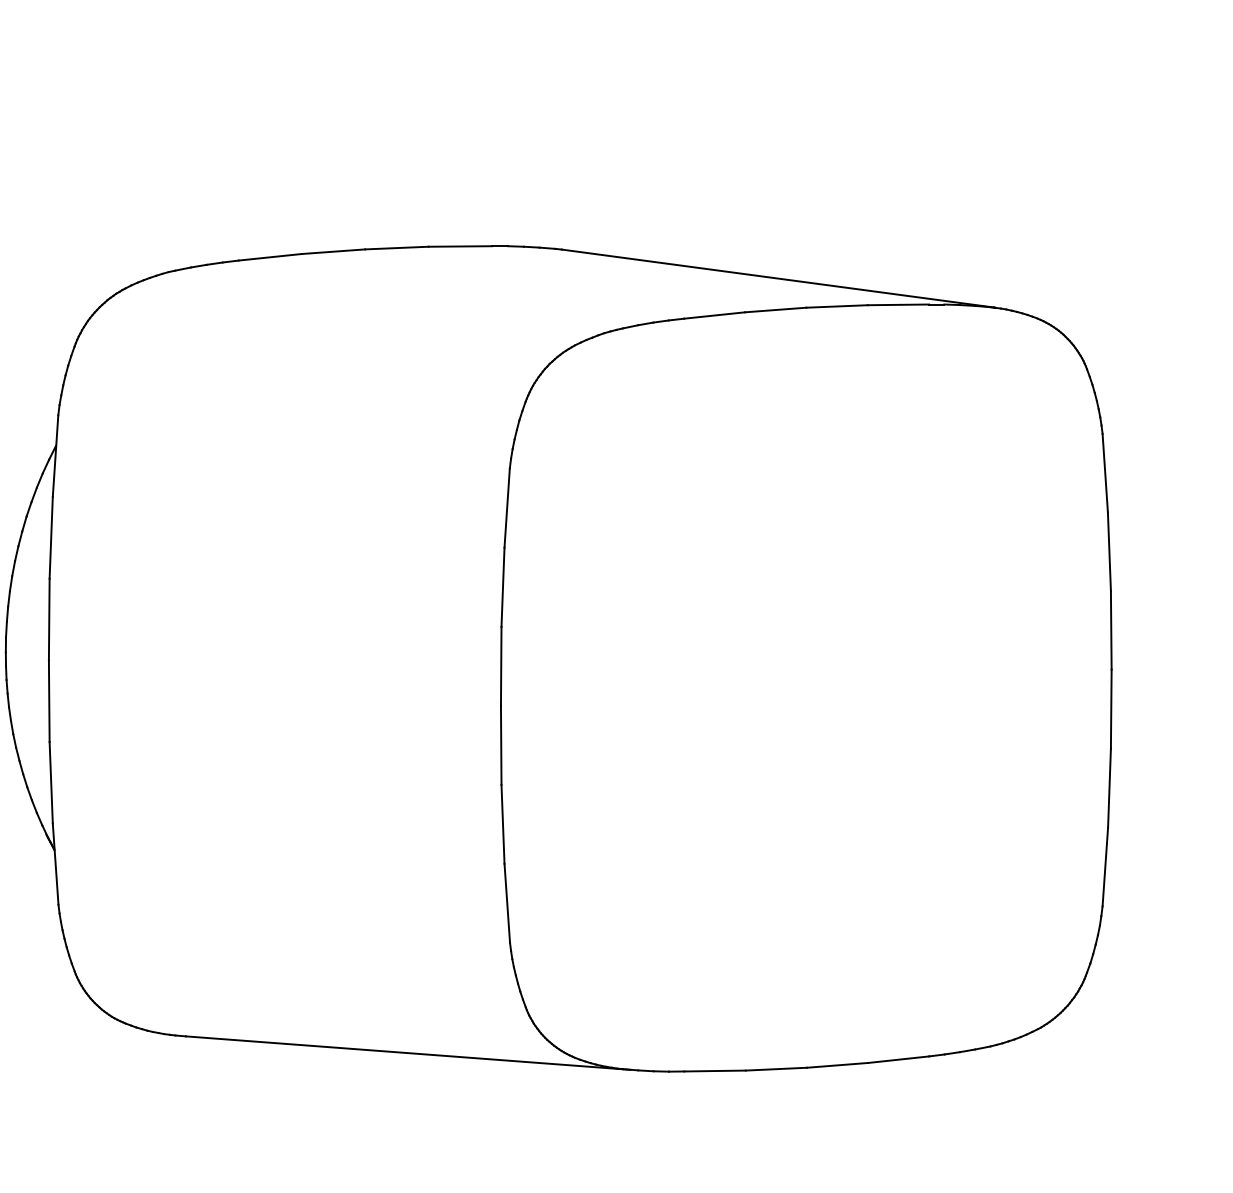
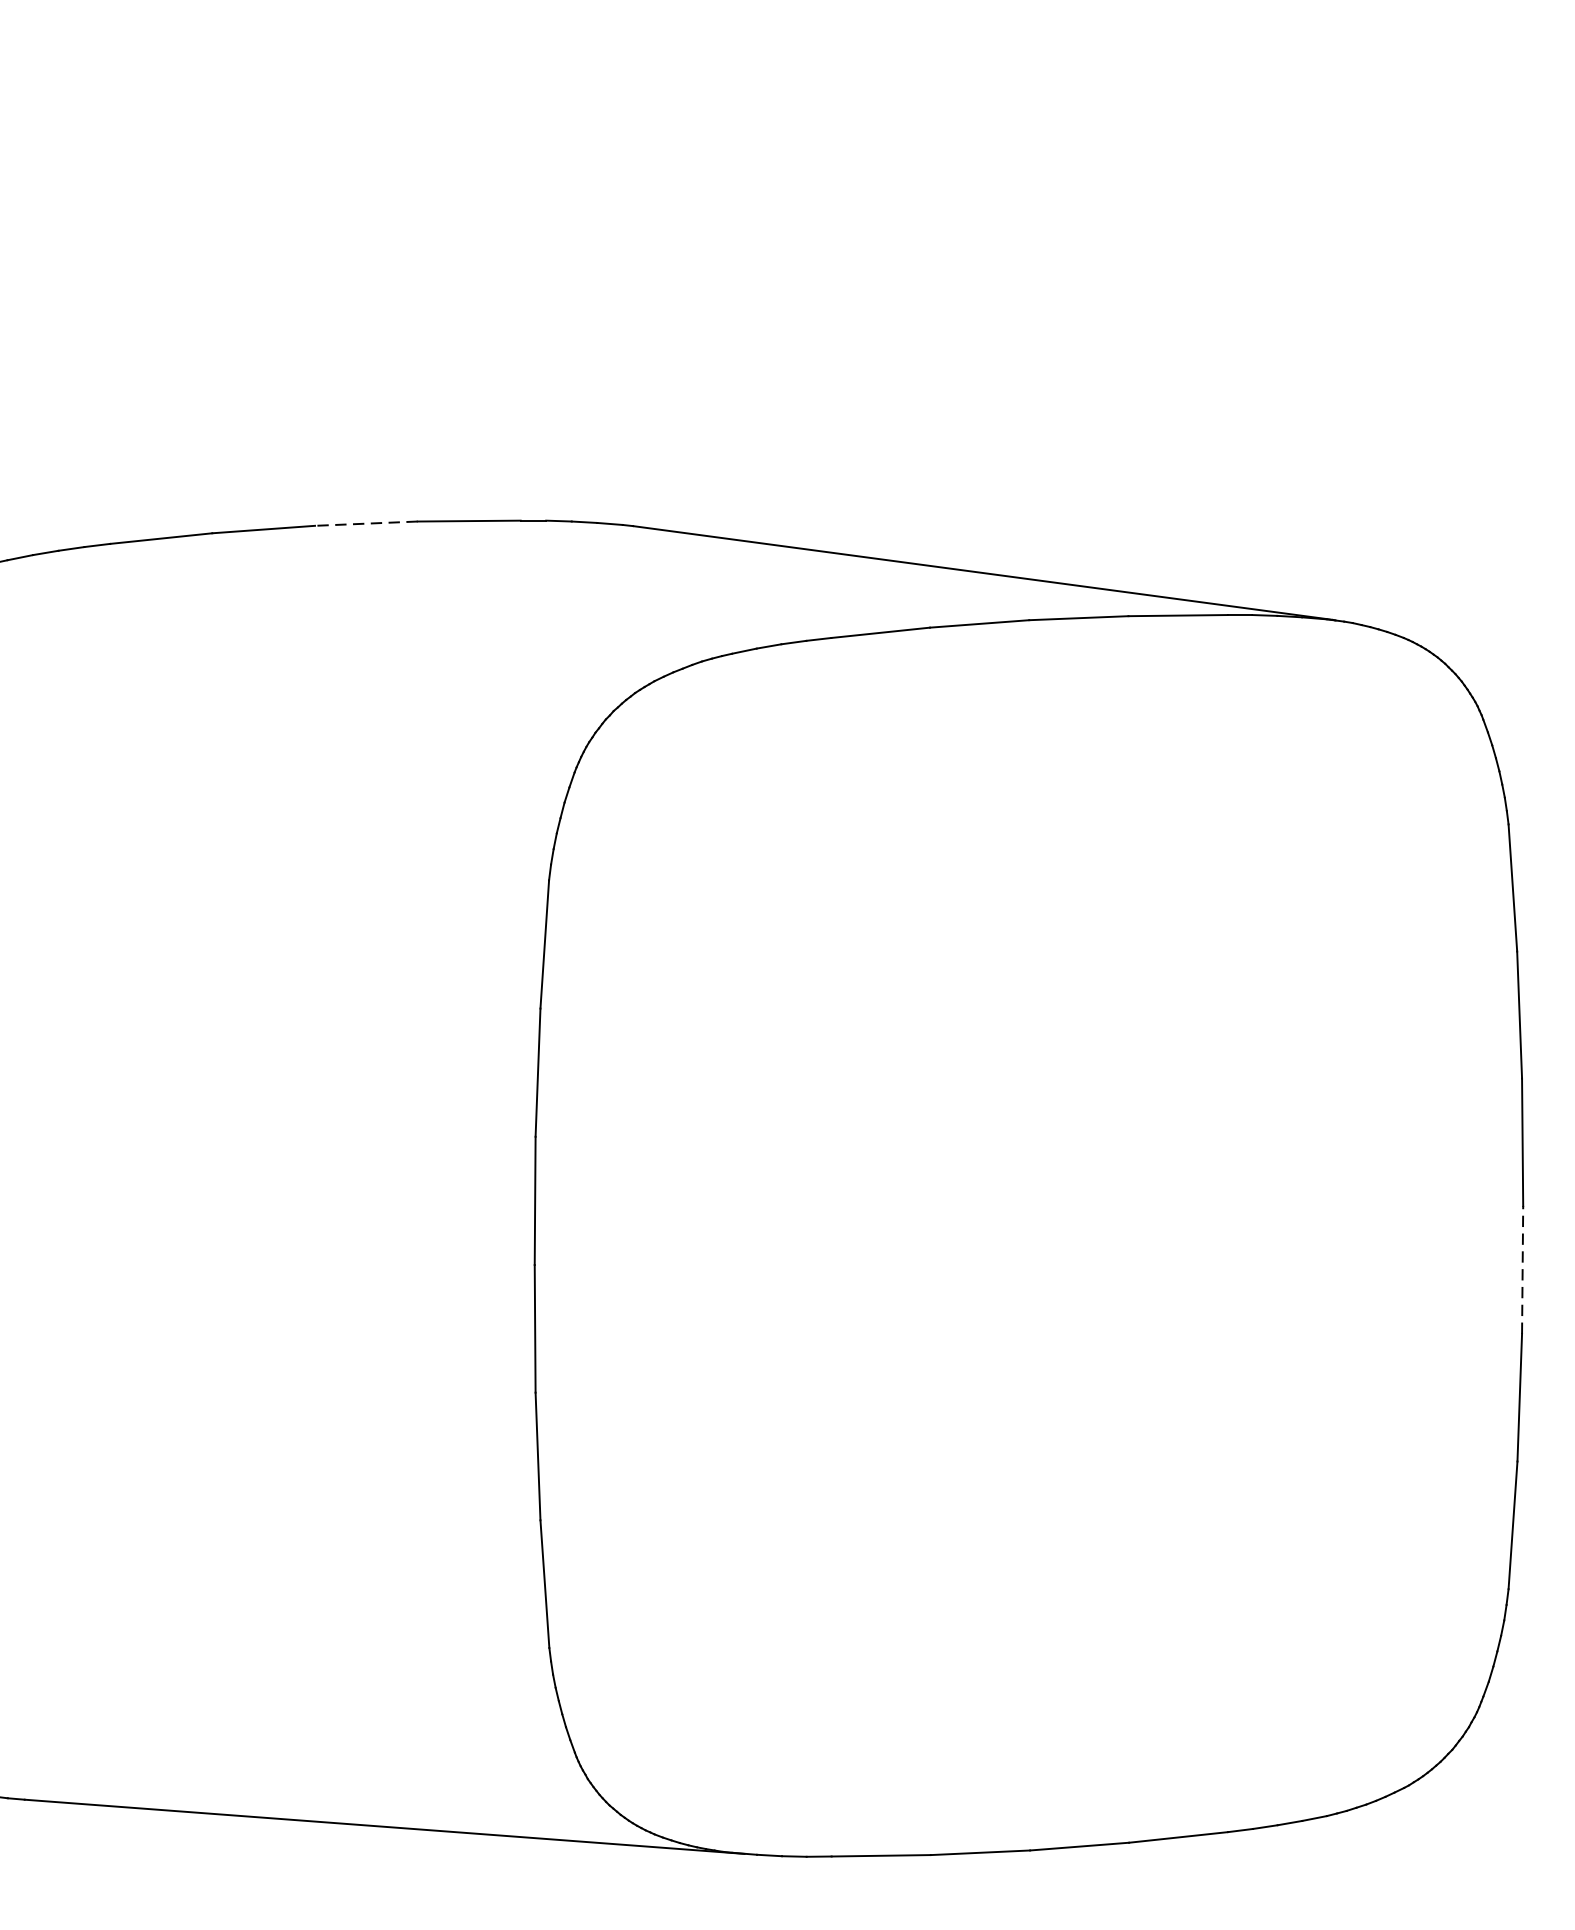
line: (396, 248) -> (365, 524), solid -> dashed
line: (1111, 709) -> (1522, 1270), solid -> dashed

